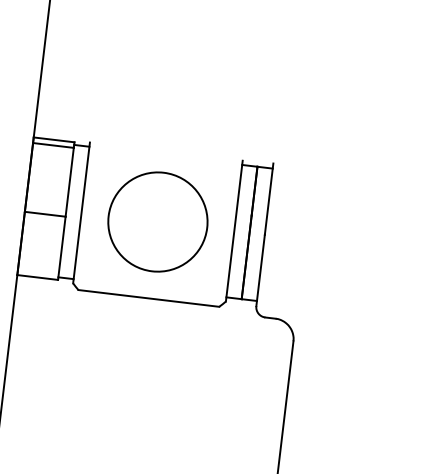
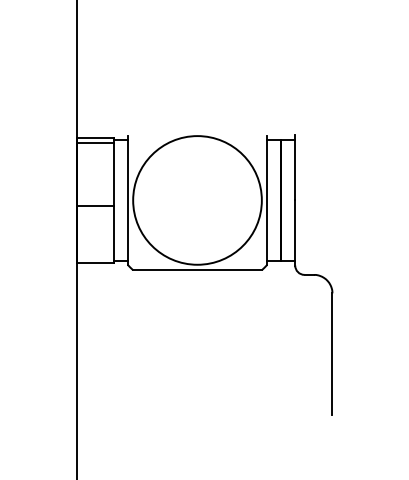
circle: (157, 222) -> (197, 200), size x1.43

